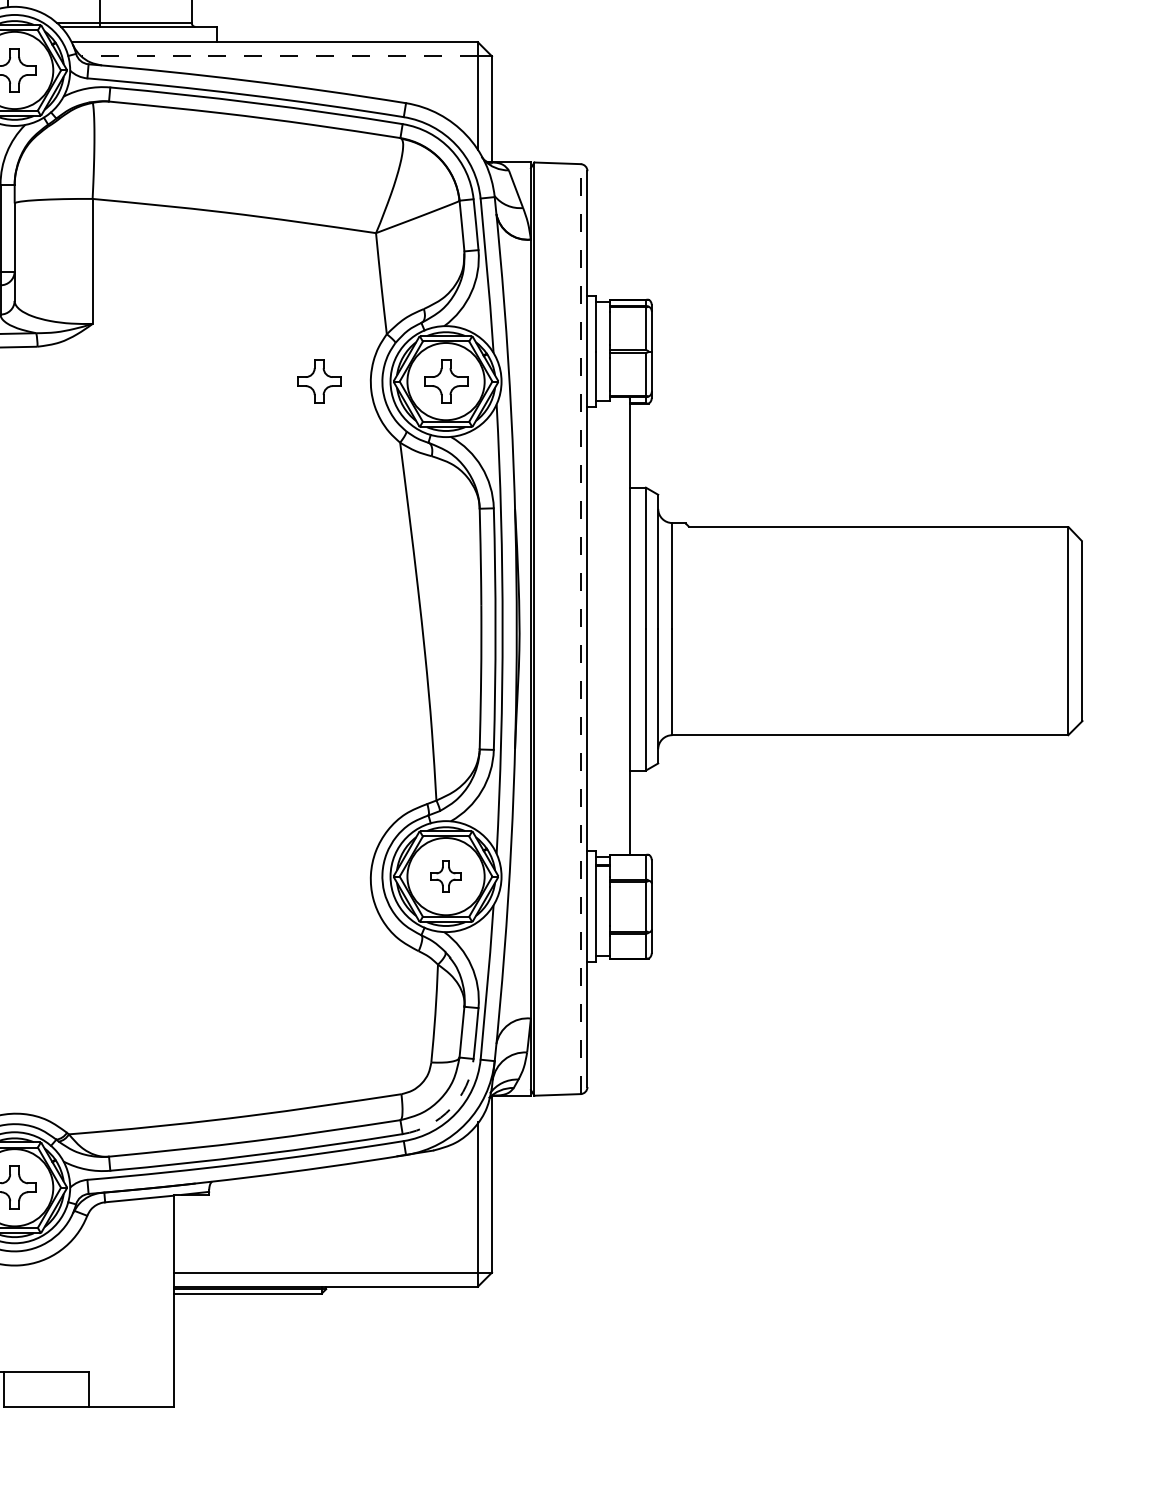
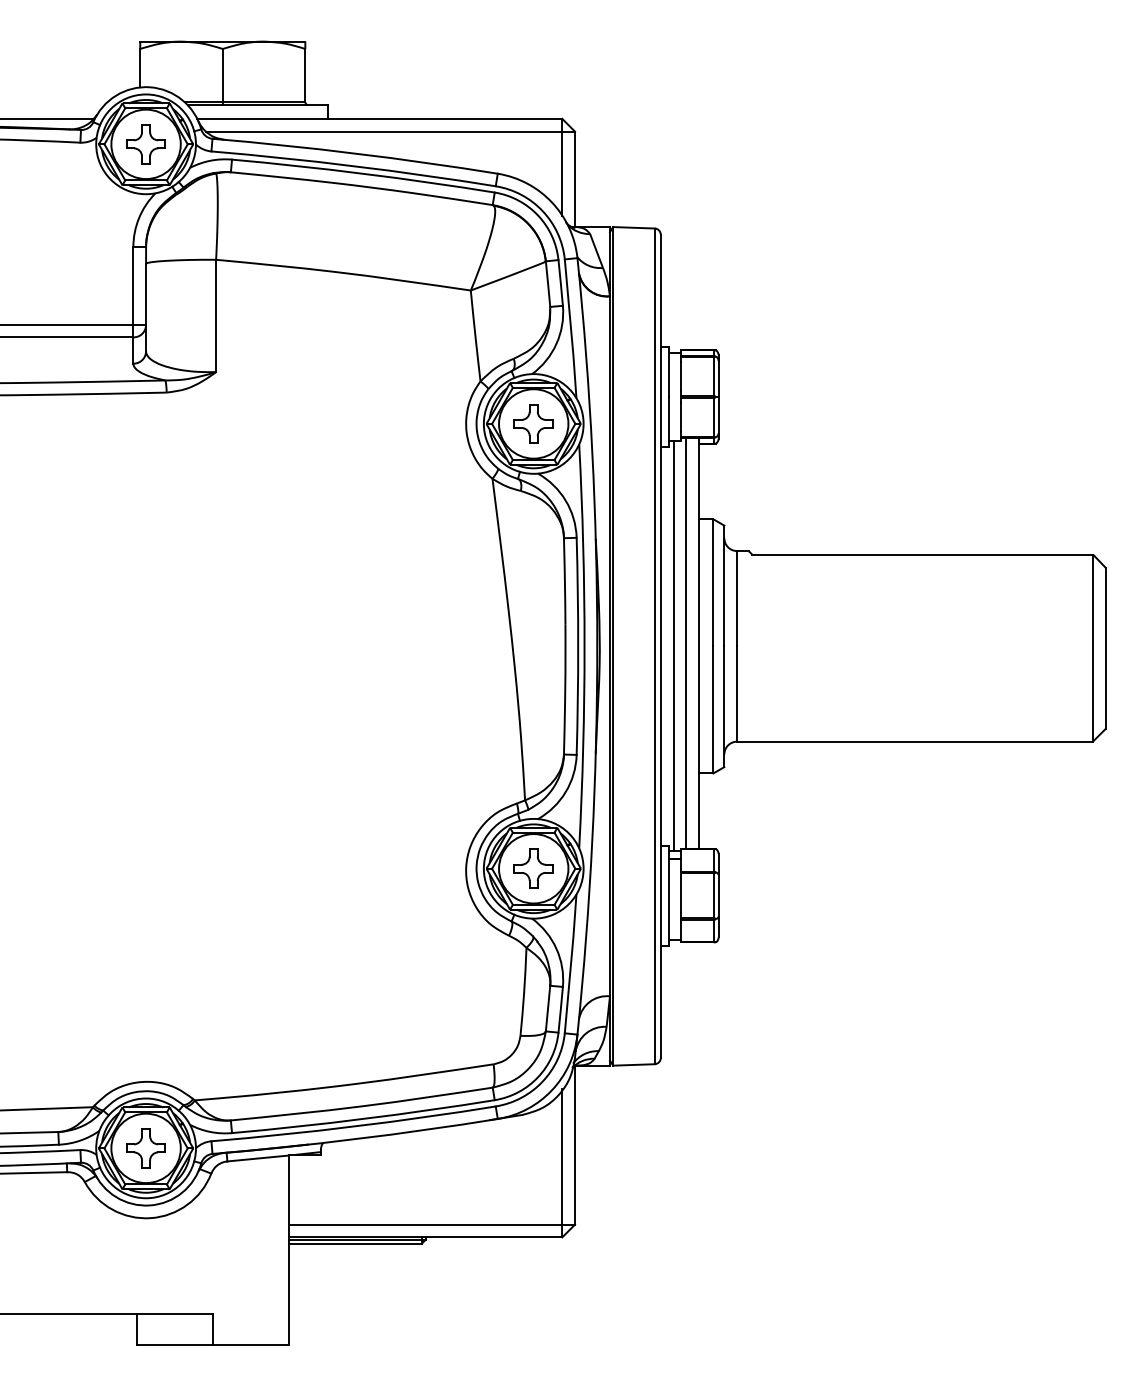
line: (278, 56) -> (383, 131), dashed -> solid
part: (318, 381) -> (419, 423), removed
line: (616, 625) -> (686, 643), added
line: (580, 629) -> (654, 646), dashed -> solid
line: (601, 629) -> (673, 646), added
part: (445, 876) -> (533, 868), size x1.43
arc: (451, 1108) -> (538, 1077), dashed -> solid

